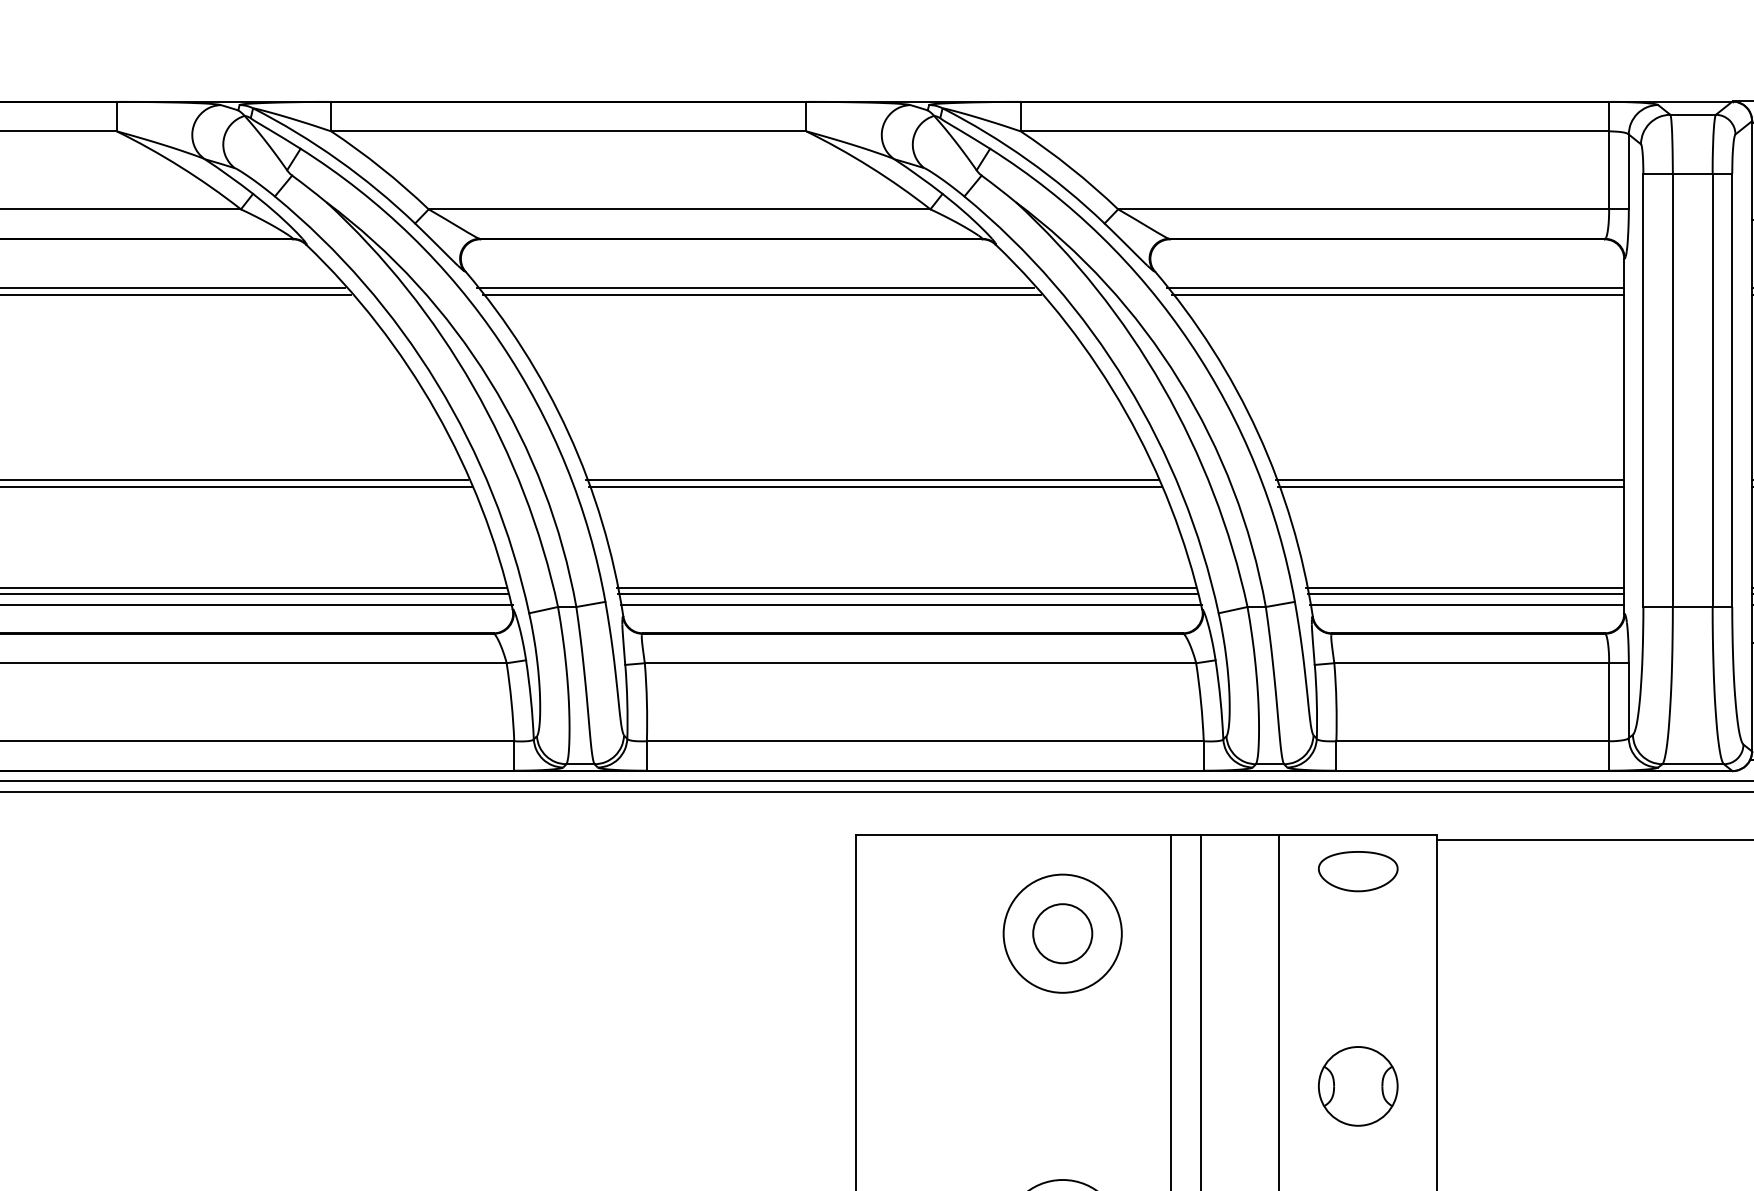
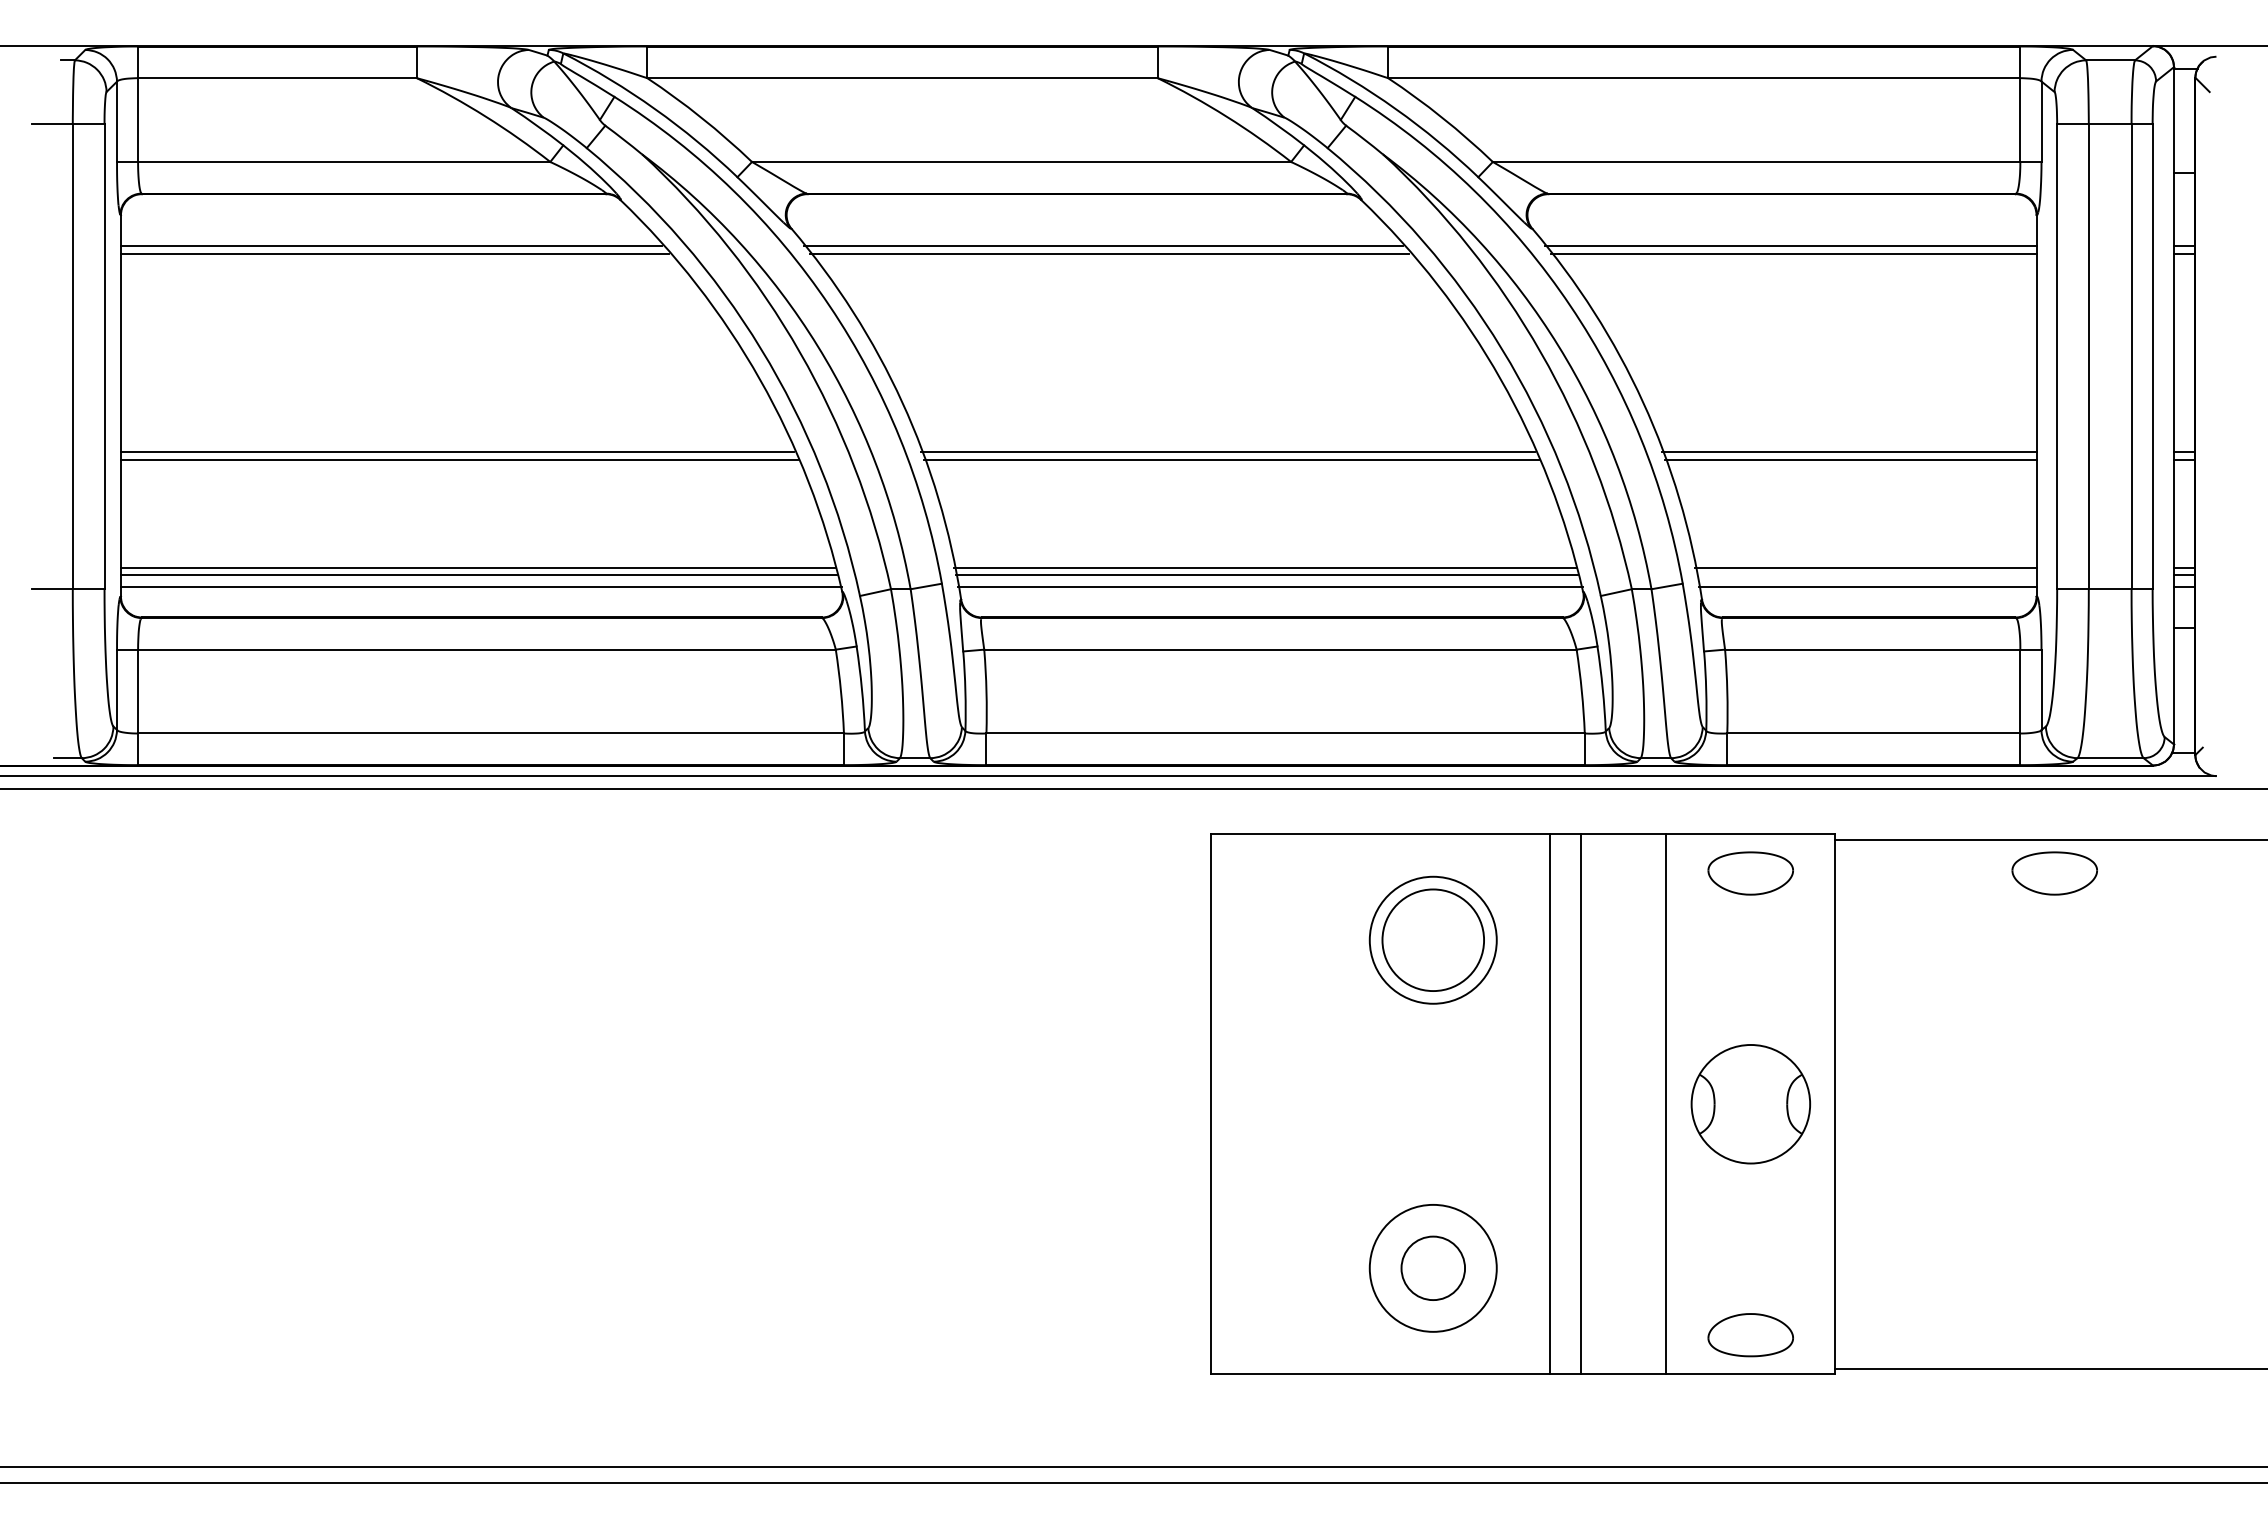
line: (1465, 594) -> (1866, 575), removed
part: (1640, 871) -> (2054, 873), added
circle: (1062, 933) -> (1433, 940), size x1.6
part: (1357, 1086) -> (1750, 1104), size x1.4

